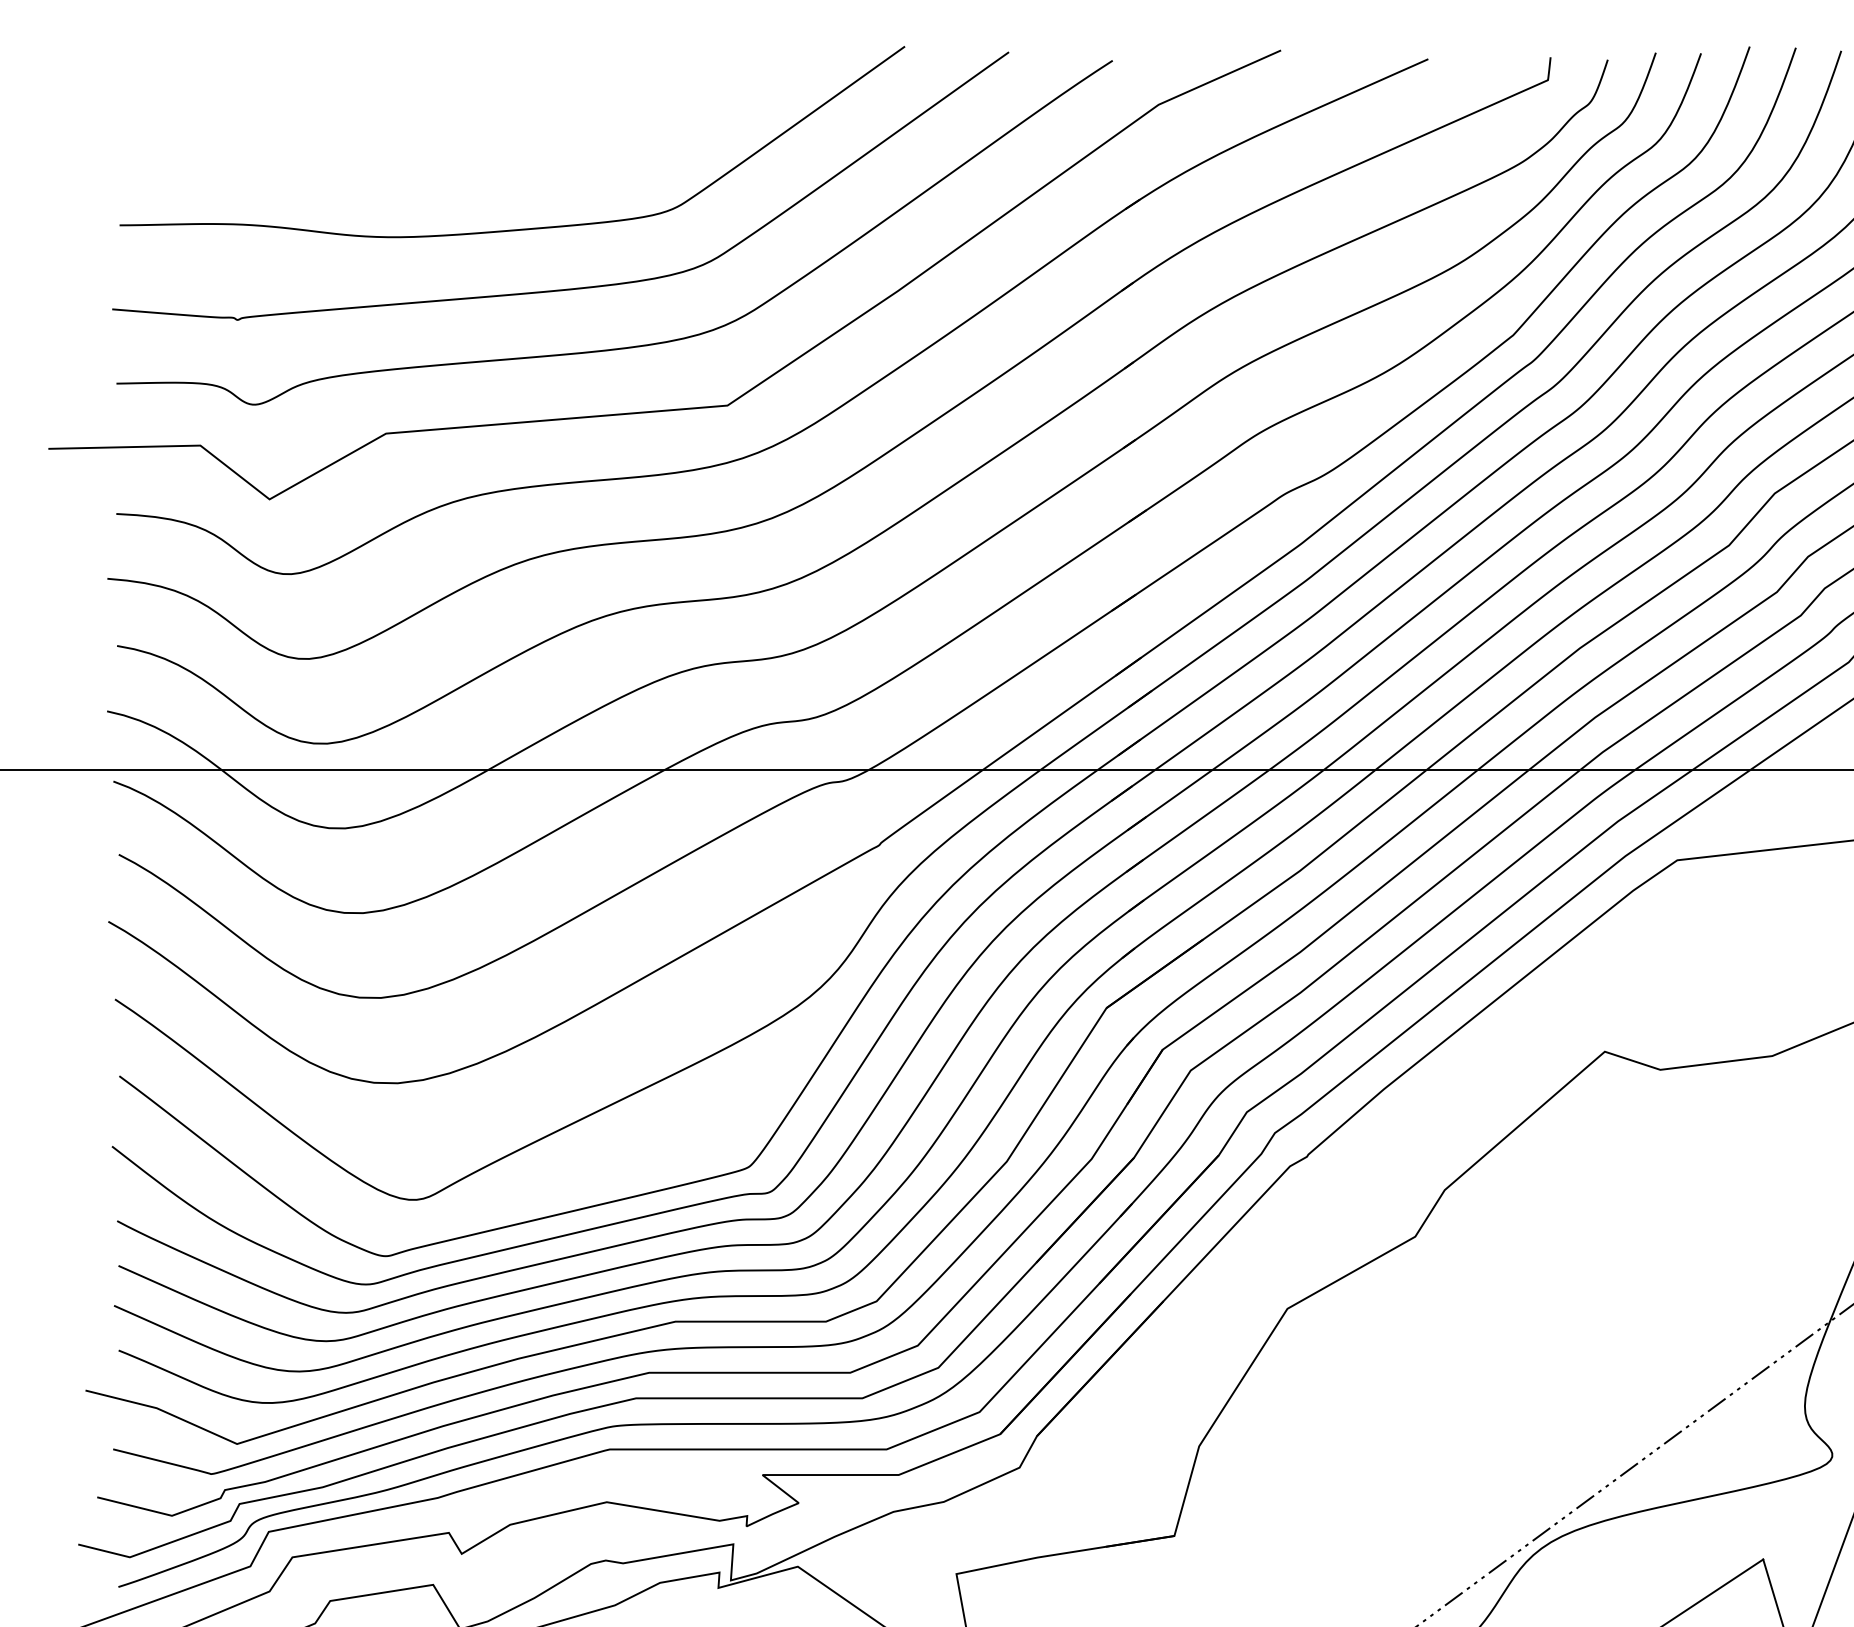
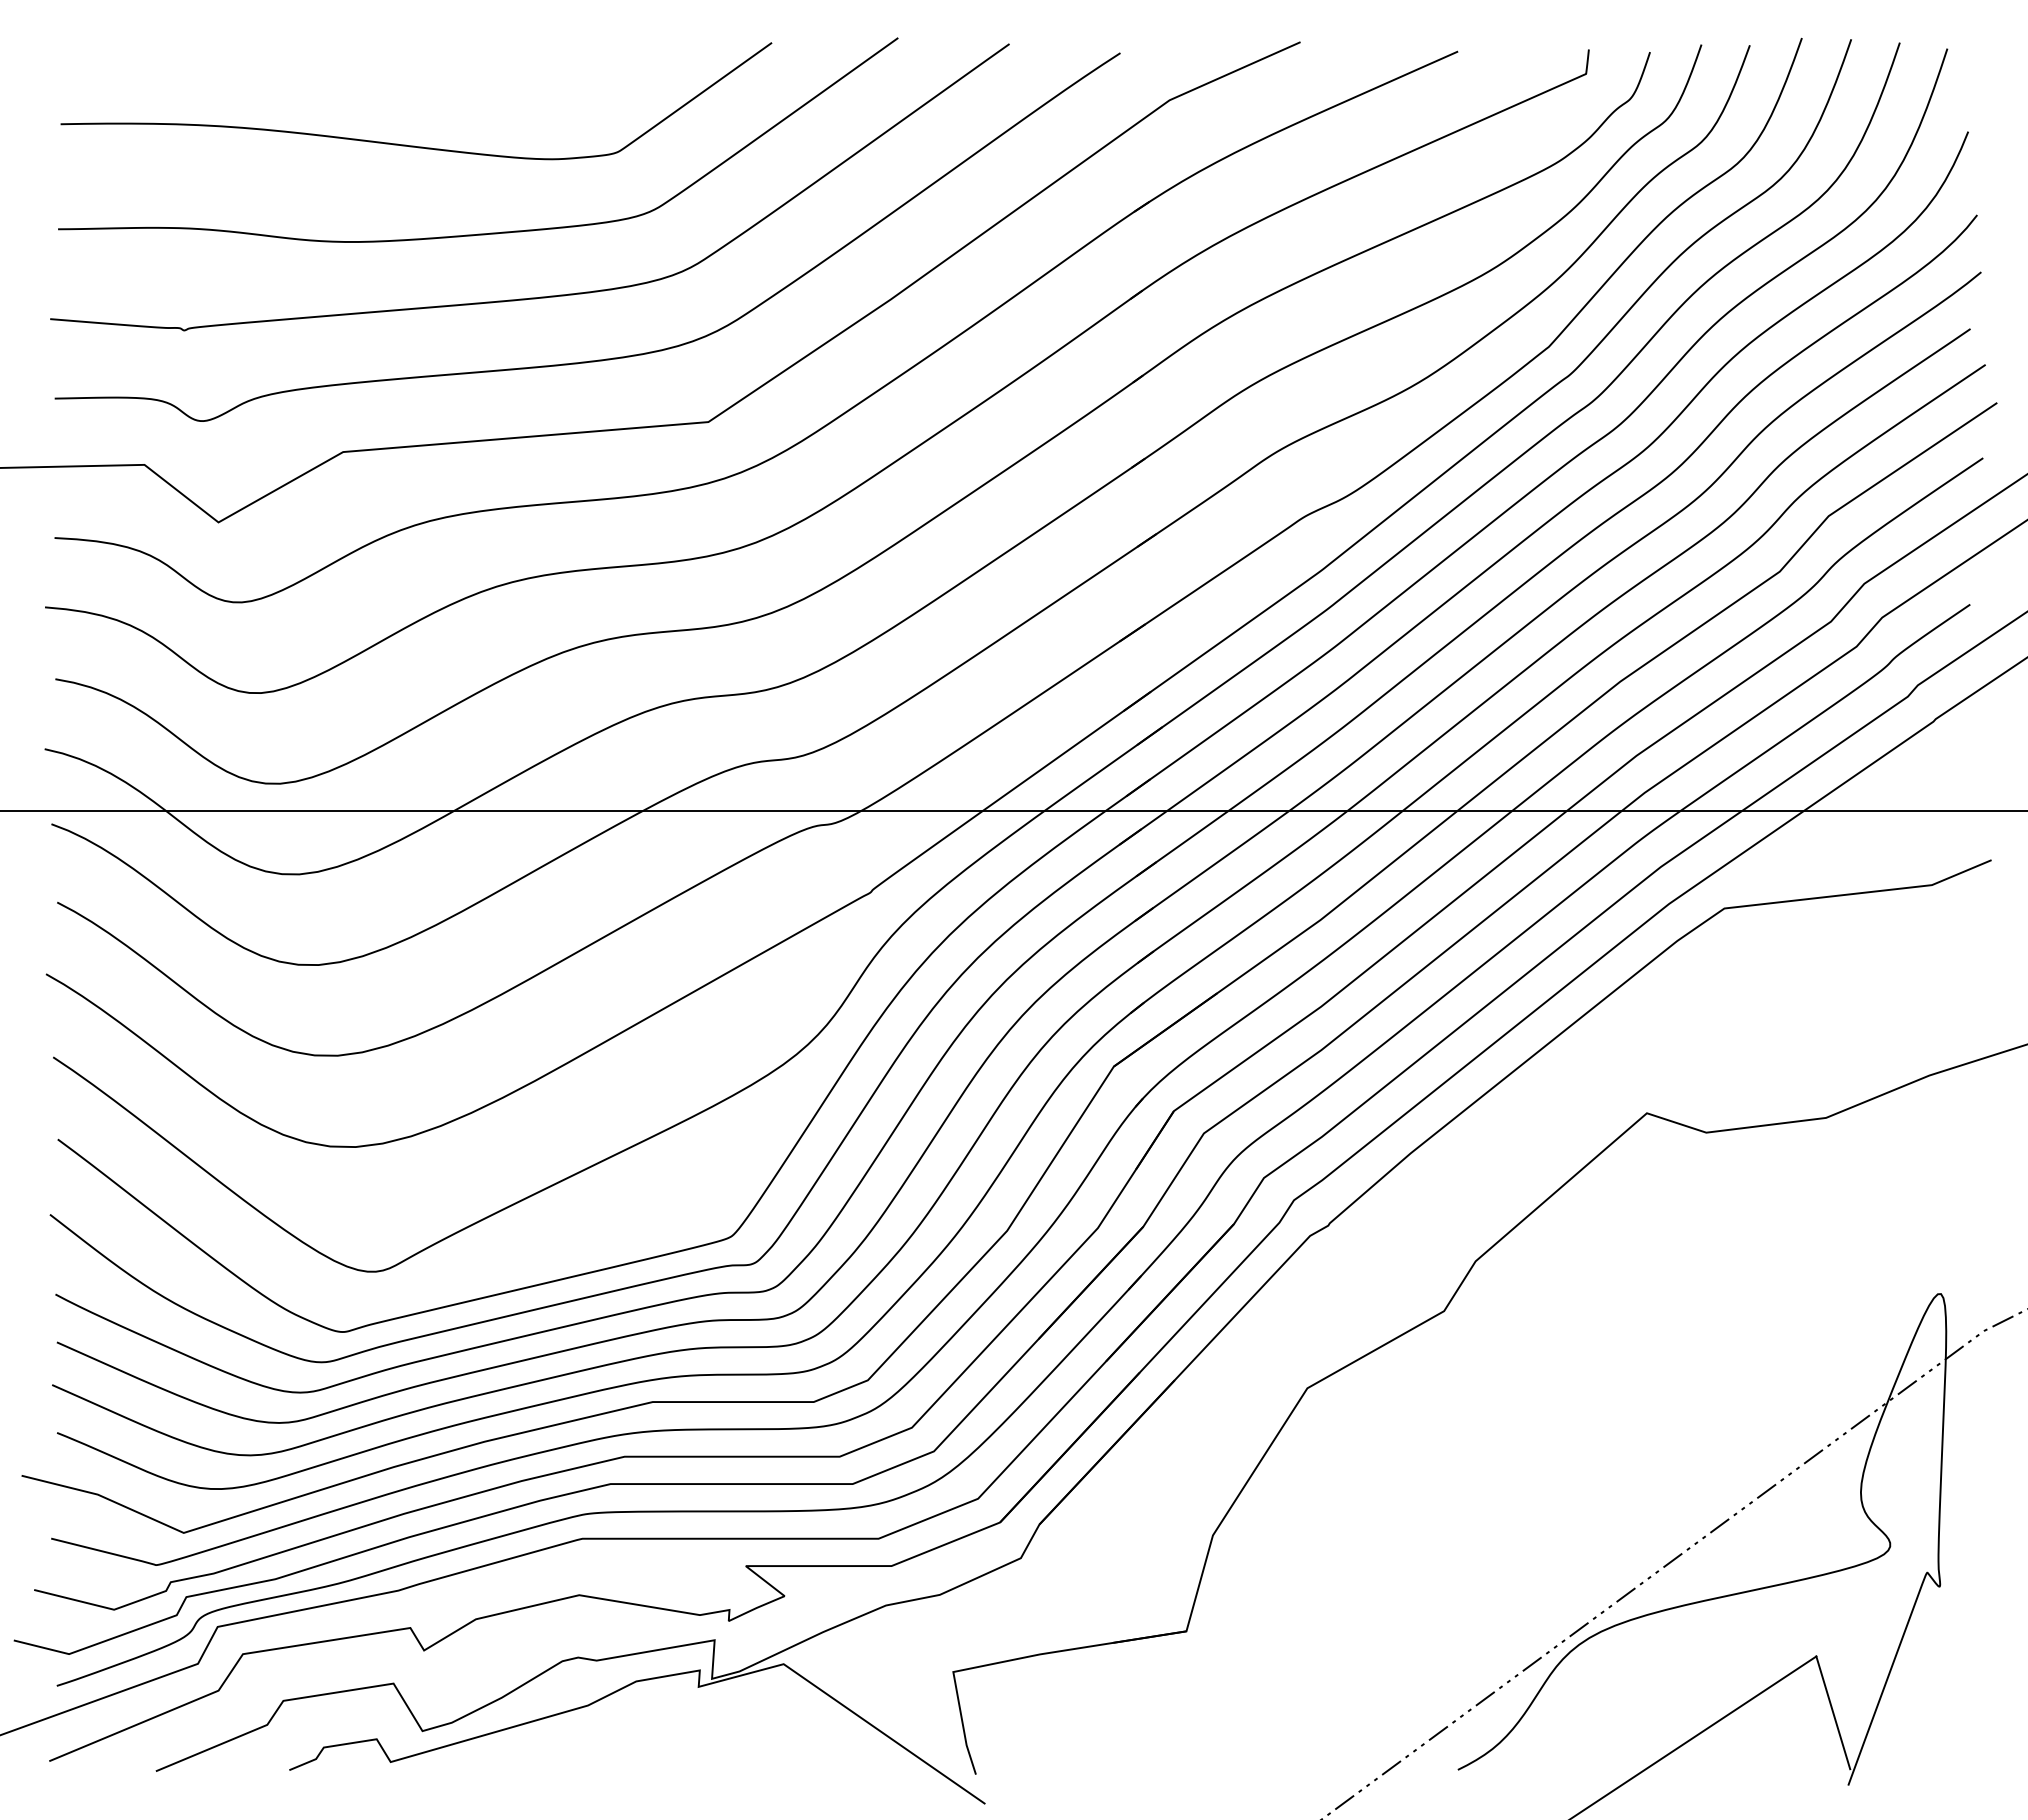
curve: (452, 147) -> (414, 145), added

